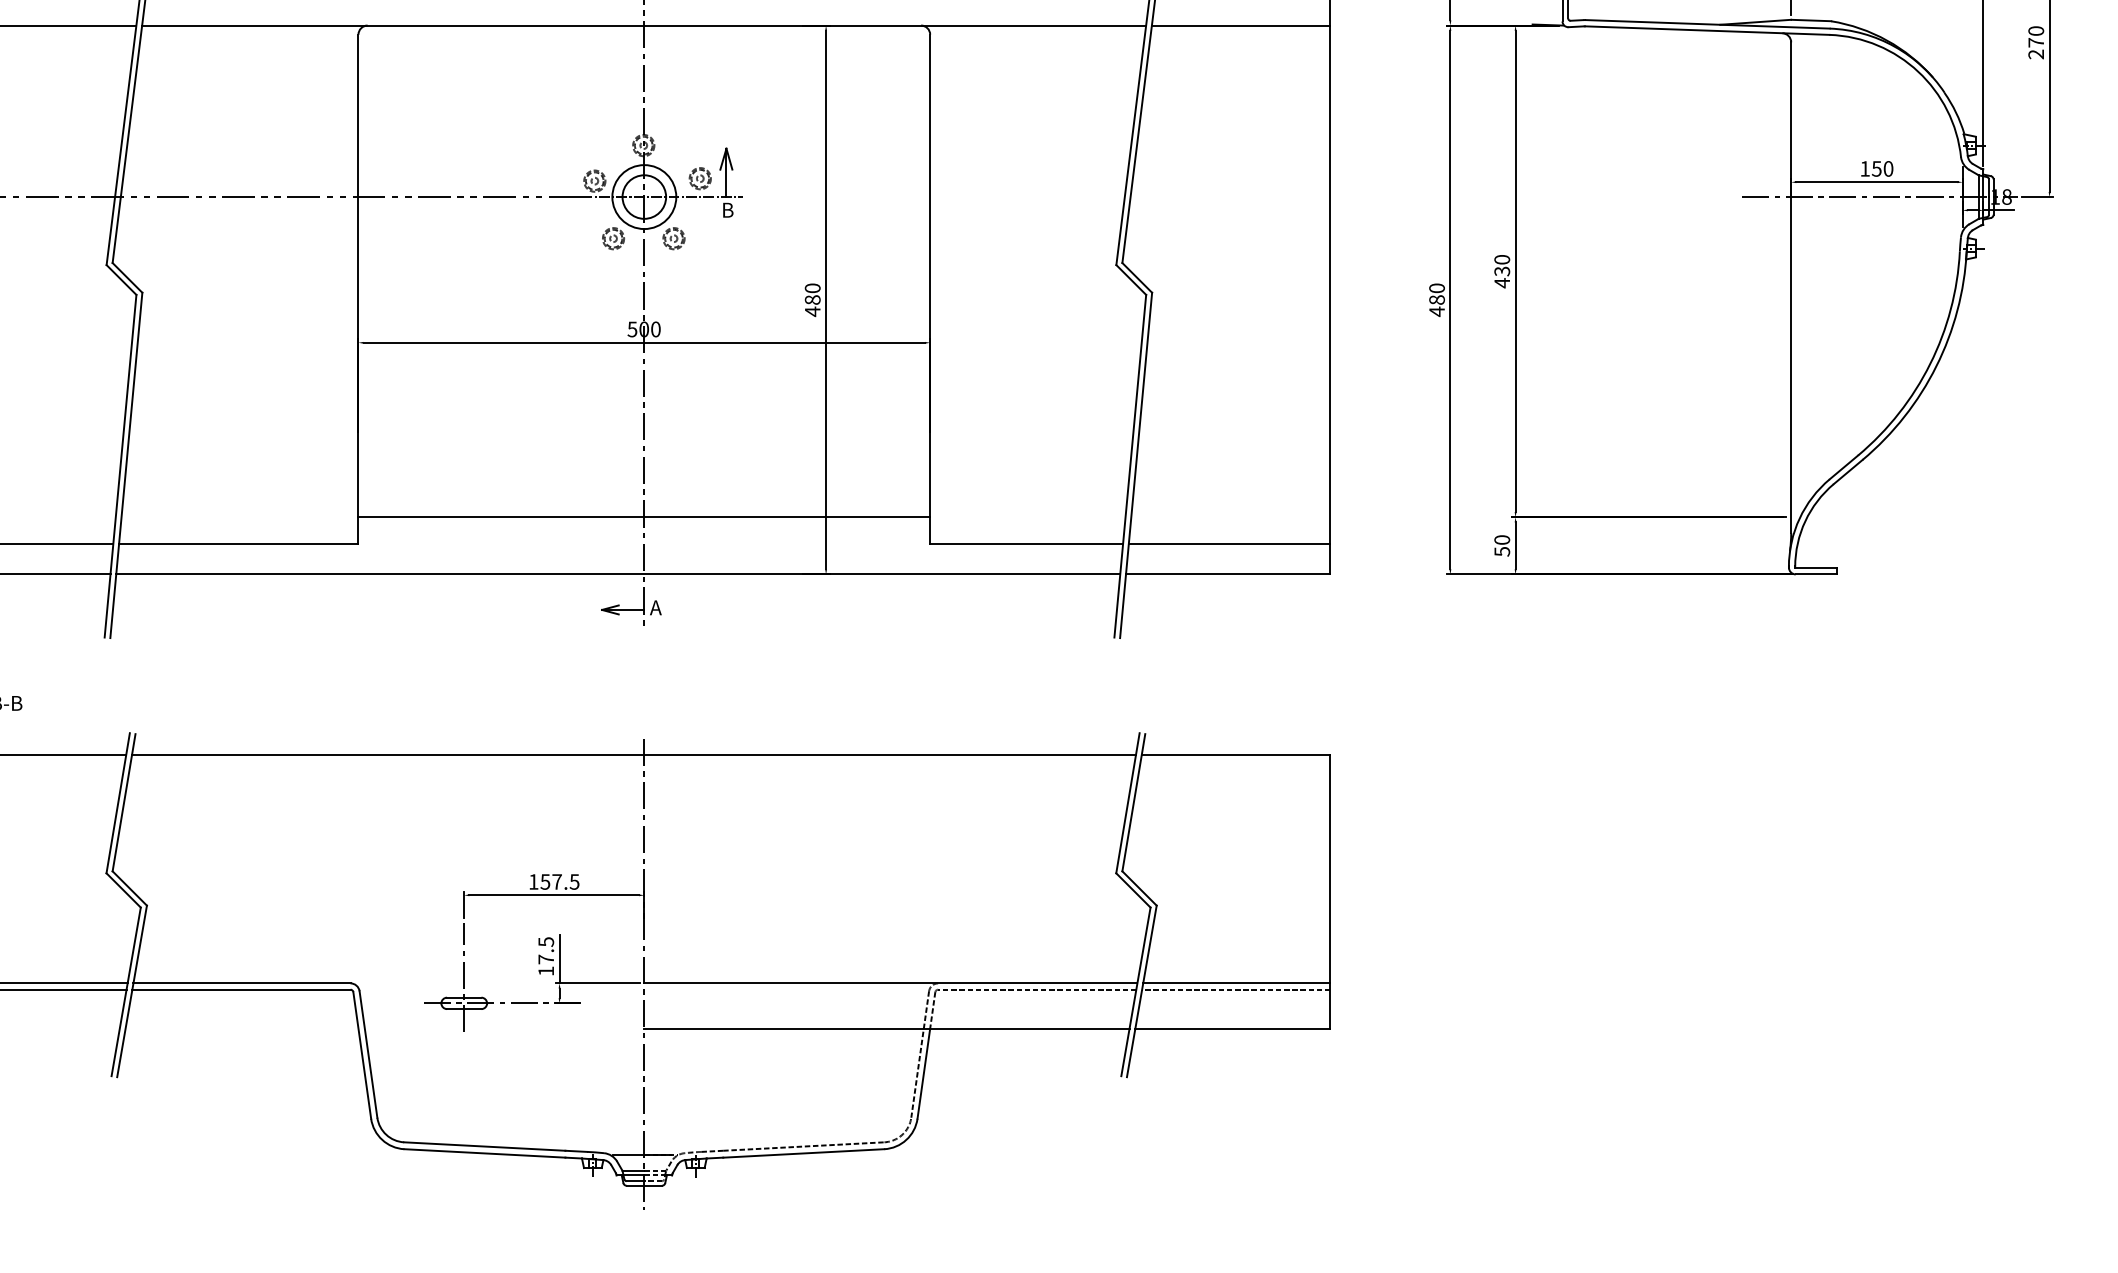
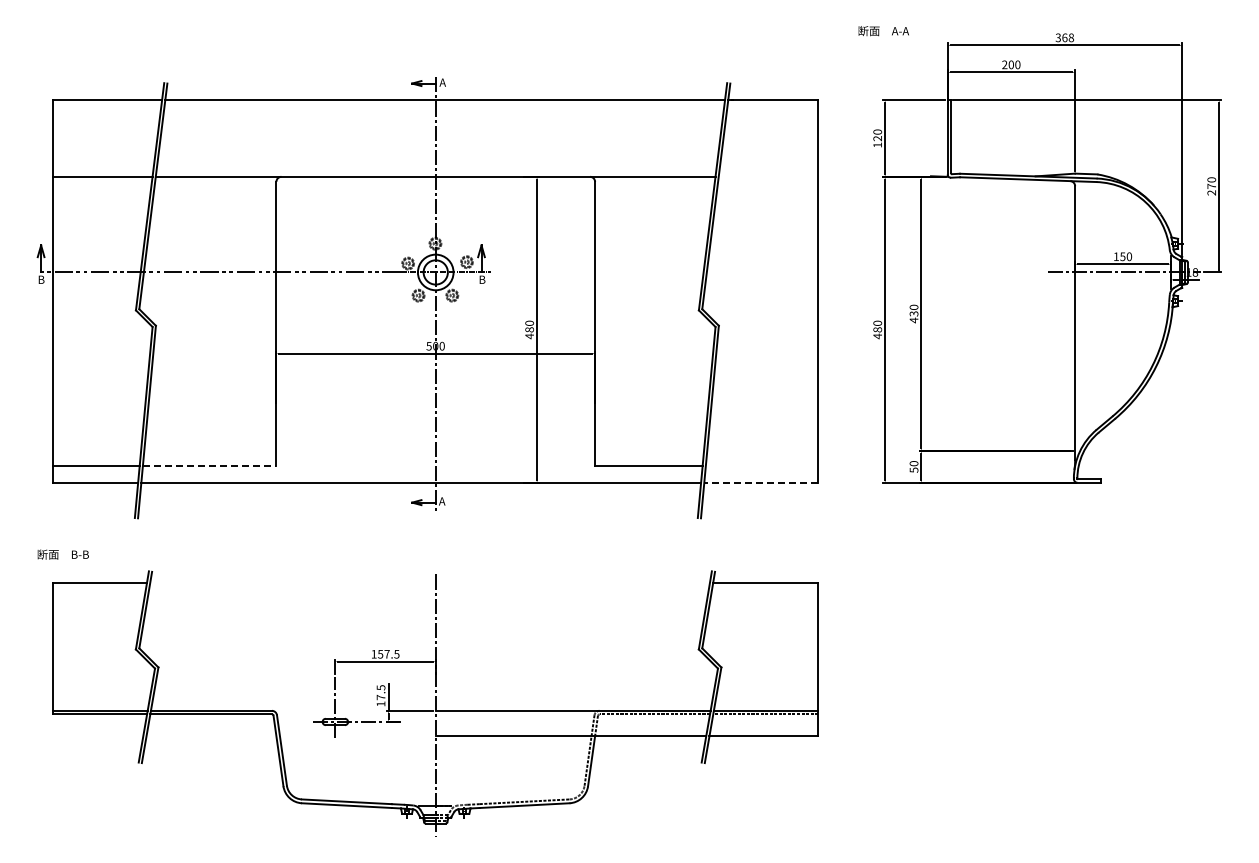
line: (1241, 24) -> (768, 176), removed
line: (643, 516) -> (435, 450), removed
line: (238, 543) -> (209, 465), solid -> dashed
line: (1228, 543) -> (761, 465), removed
line: (1228, 573) -> (761, 482), solid -> dashed
line: (633, 754) -> (429, 583), removed

